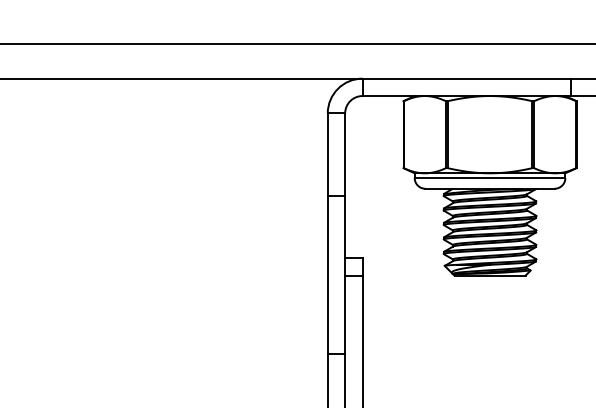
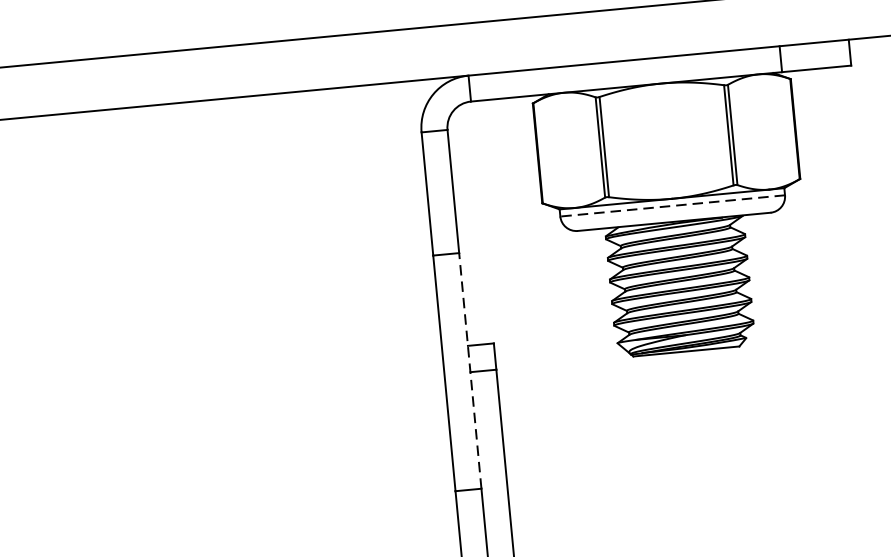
line: (489, 178) -> (671, 206), solid -> dashed
line: (345, 274) -> (470, 370), solid -> dashed

